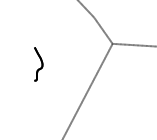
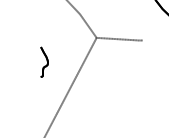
part: (38, 63) -> (44, 61), moved

